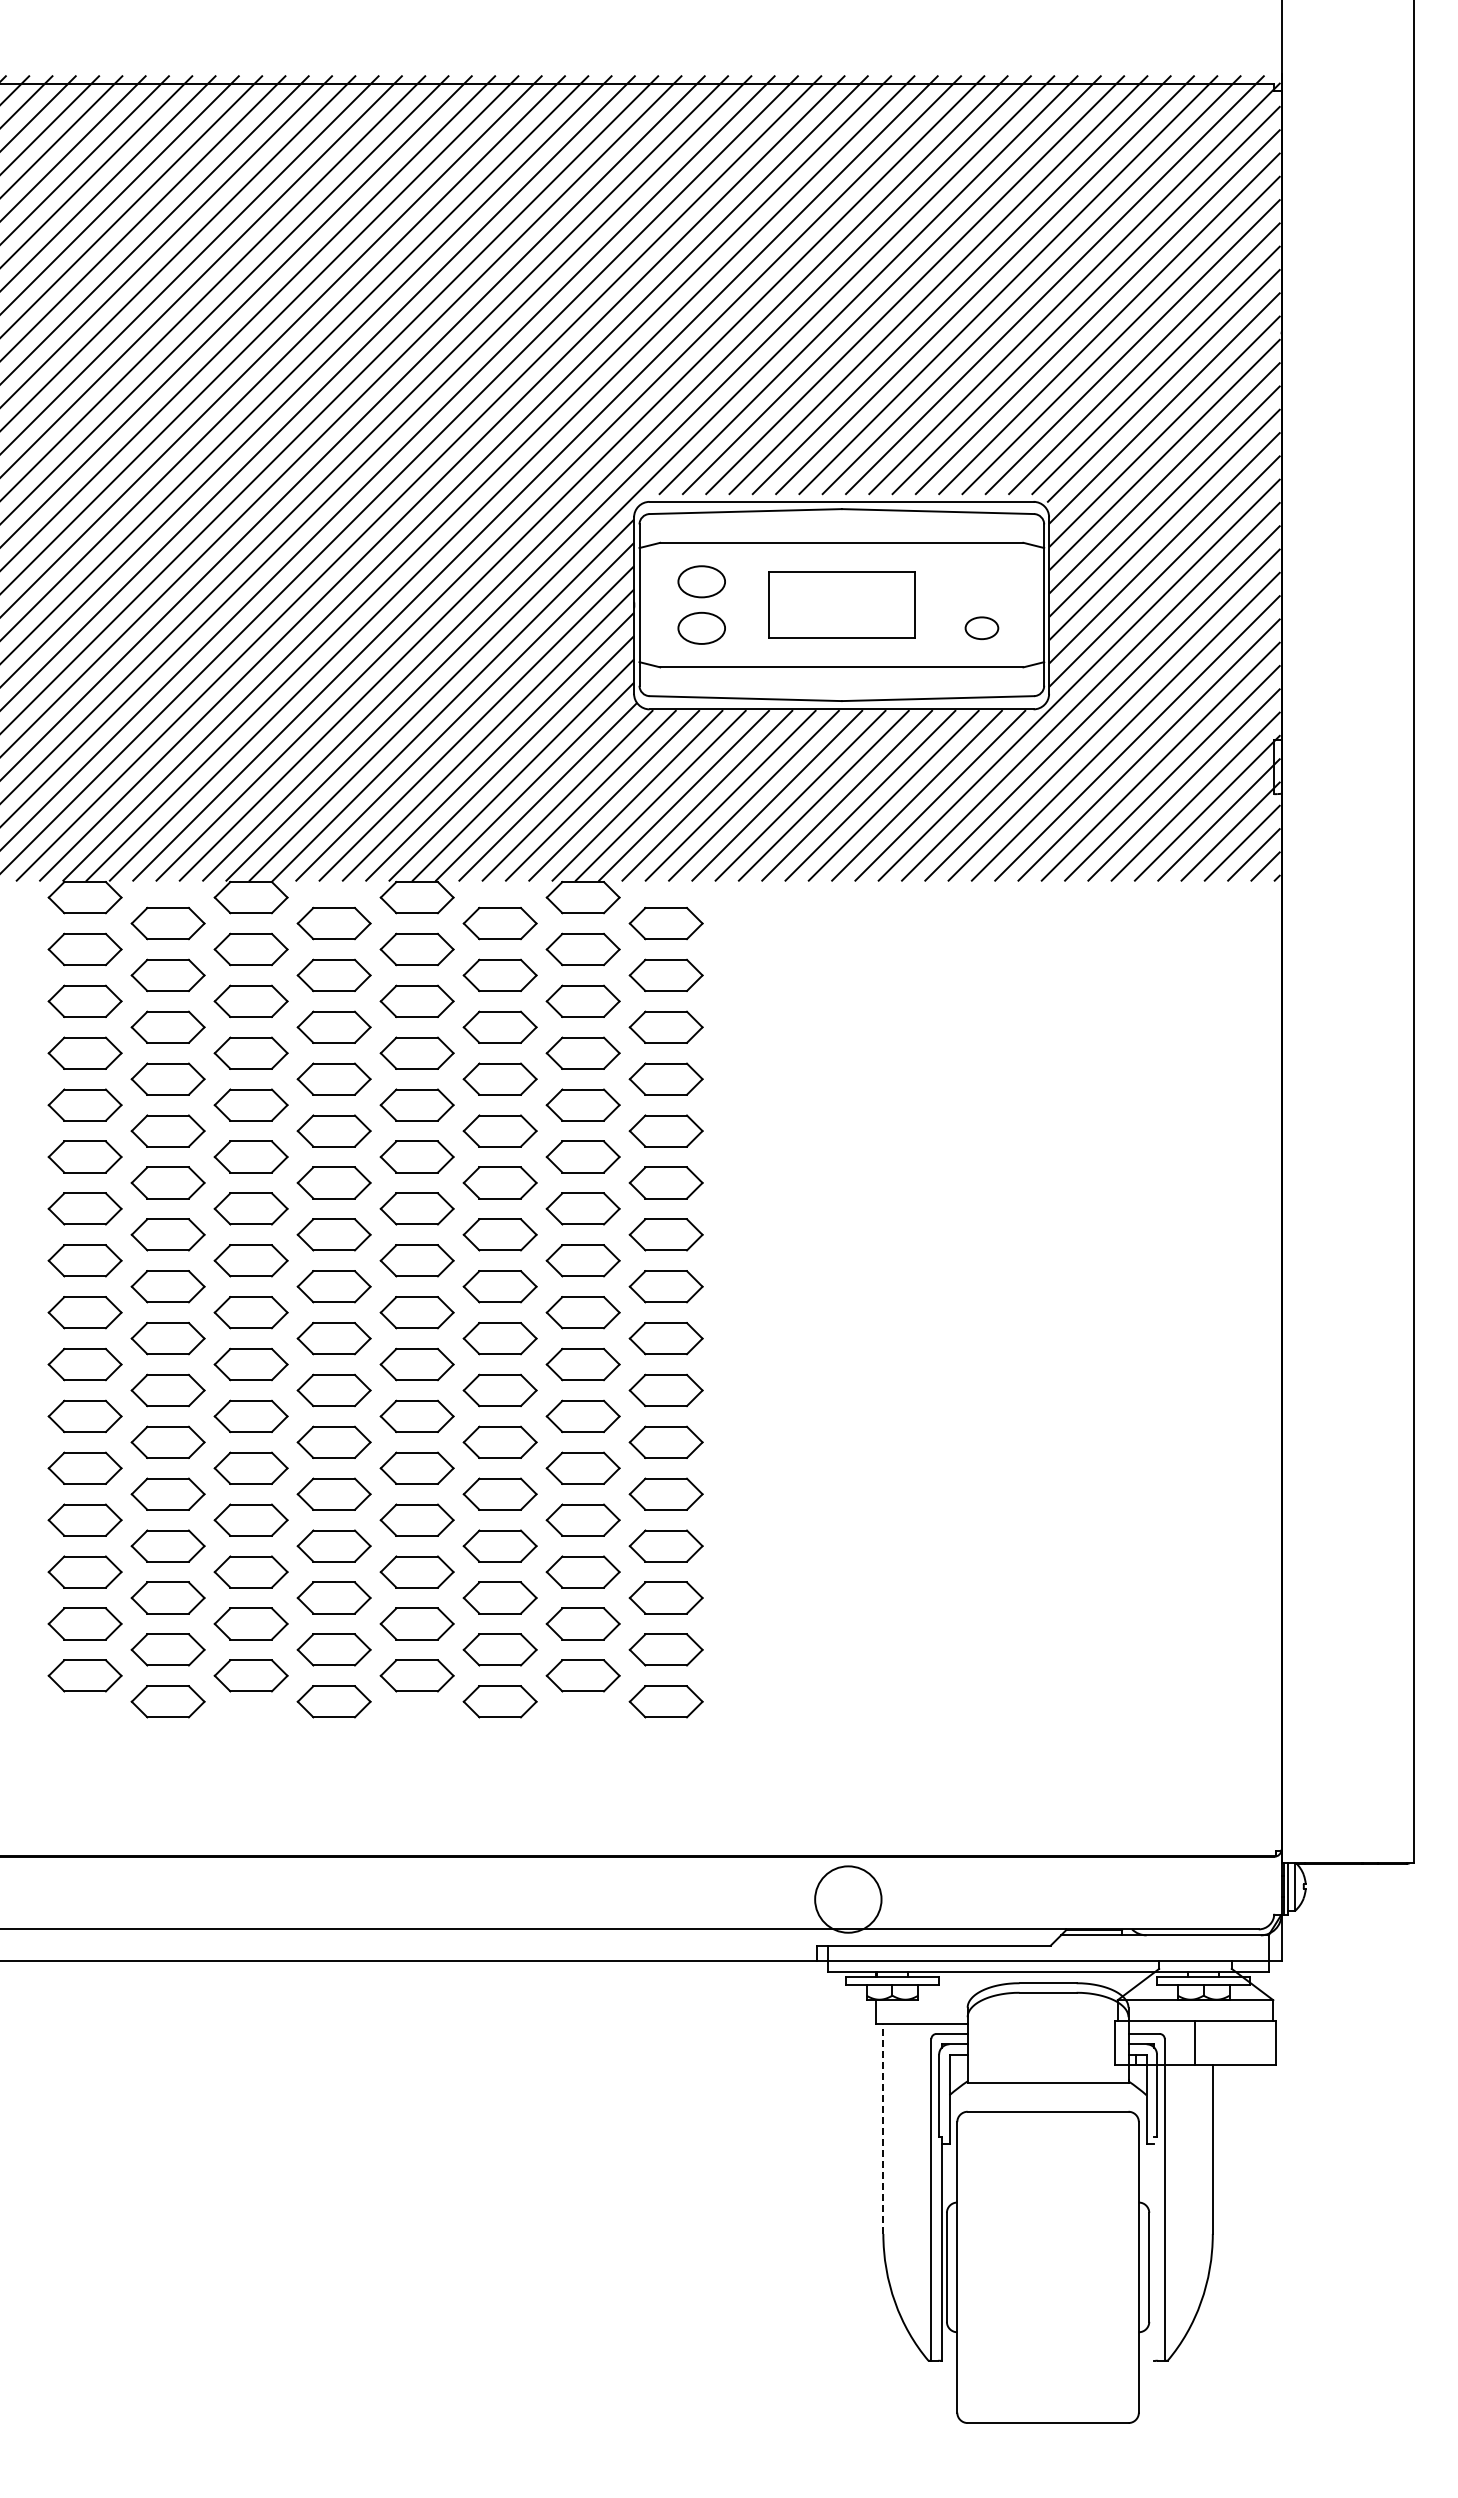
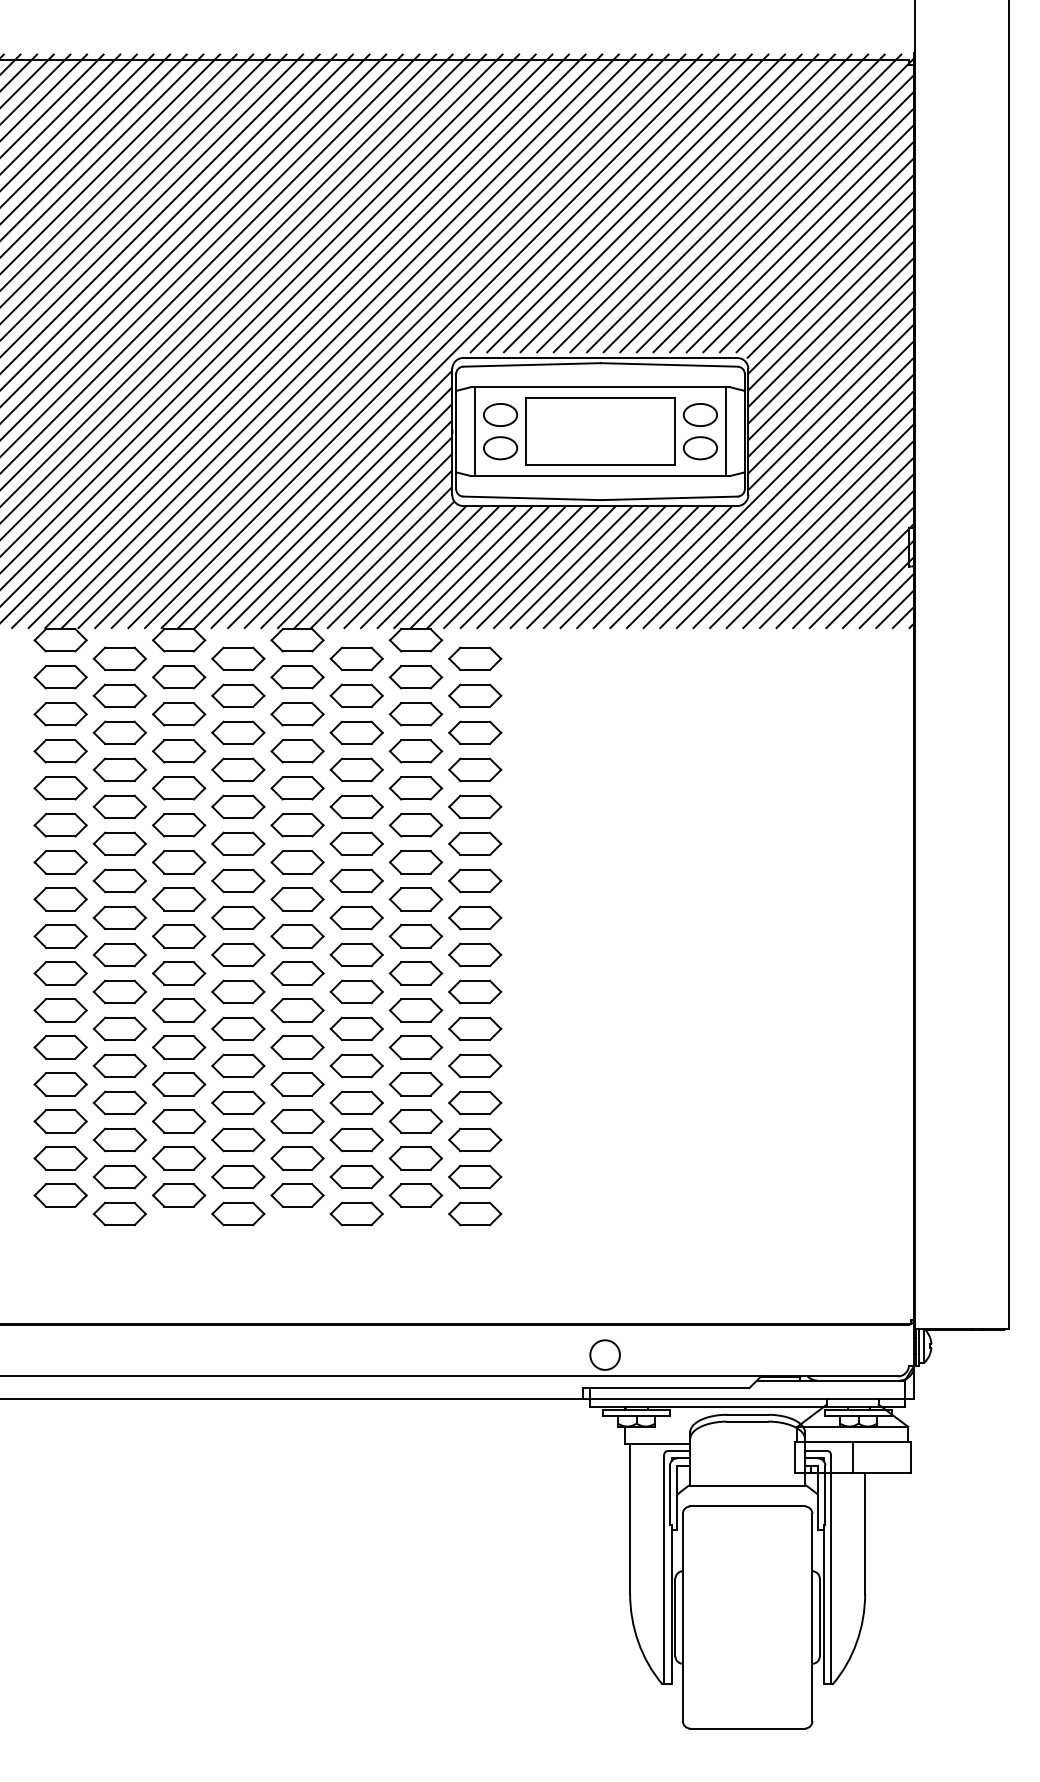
part: (981, 581) -> (700, 414), added
line: (665, 604) -> (474, 431), added
part: (841, 604) -> (600, 431), size x1.43
line: (1018, 604) -> (726, 431), added
part: (981, 627) -> (700, 447), size x1.43
circle: (848, 1899) -> (605, 1355), size x0.62
line: (883, 2128) -> (630, 1518), dashed -> solid
line: (1154, 2248) -> (823, 1604), added

